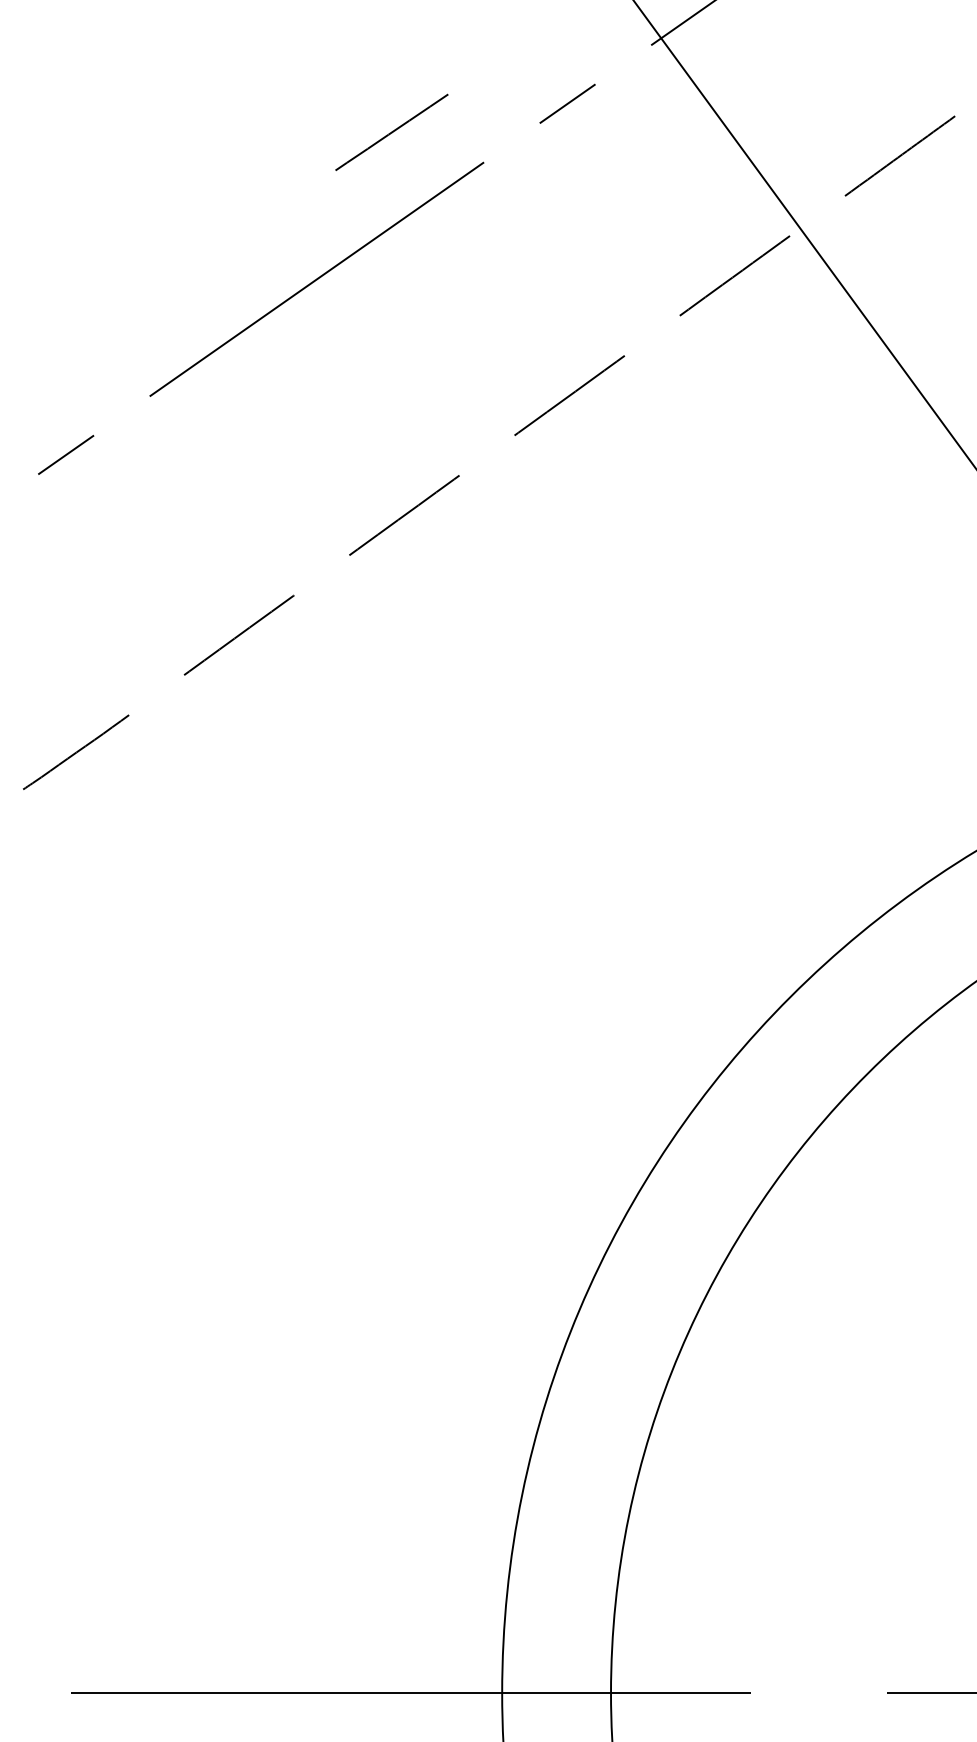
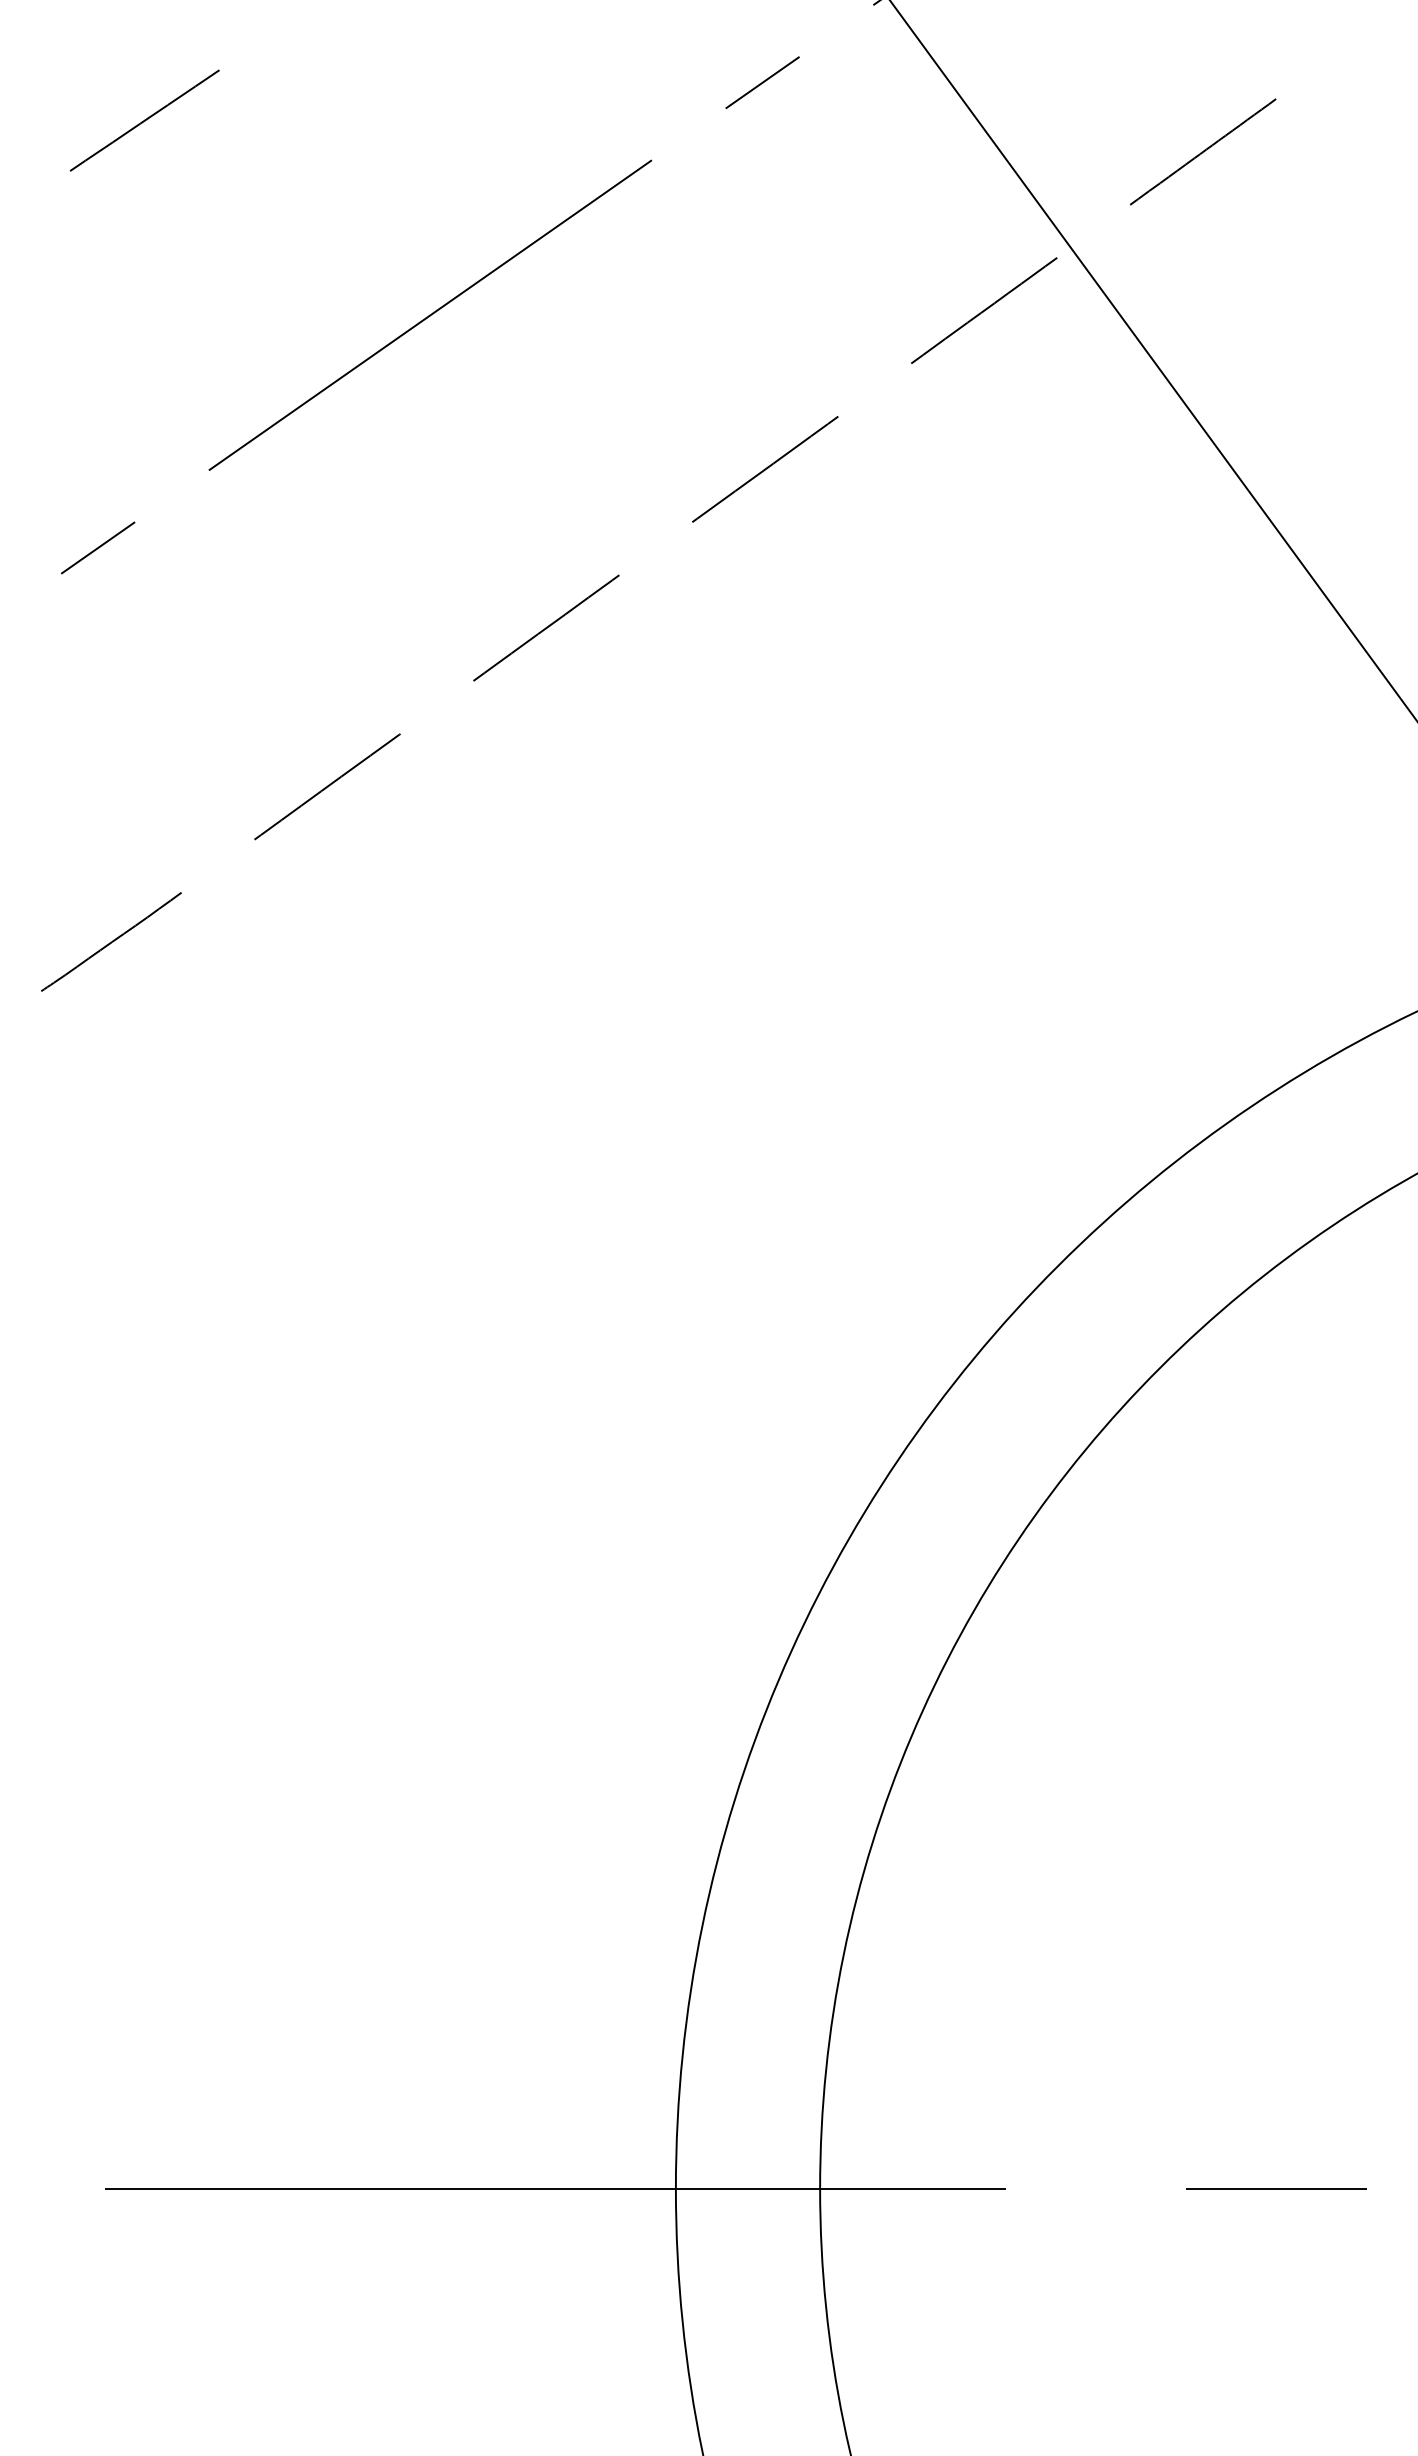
line: (391, 132) -> (144, 120), moved

